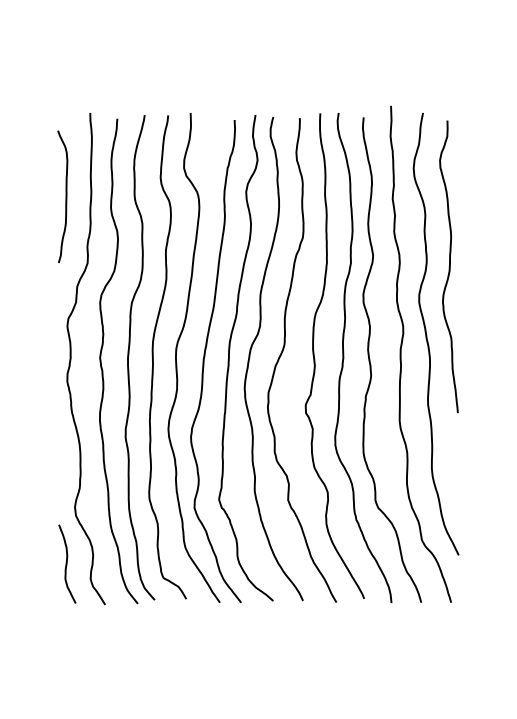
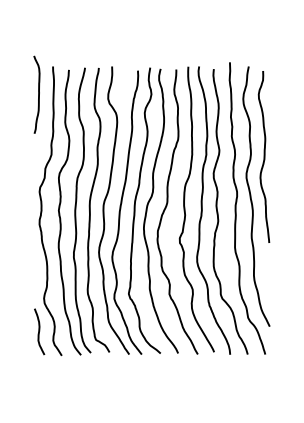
curve: (65, 196) -> (38, 94), moved

